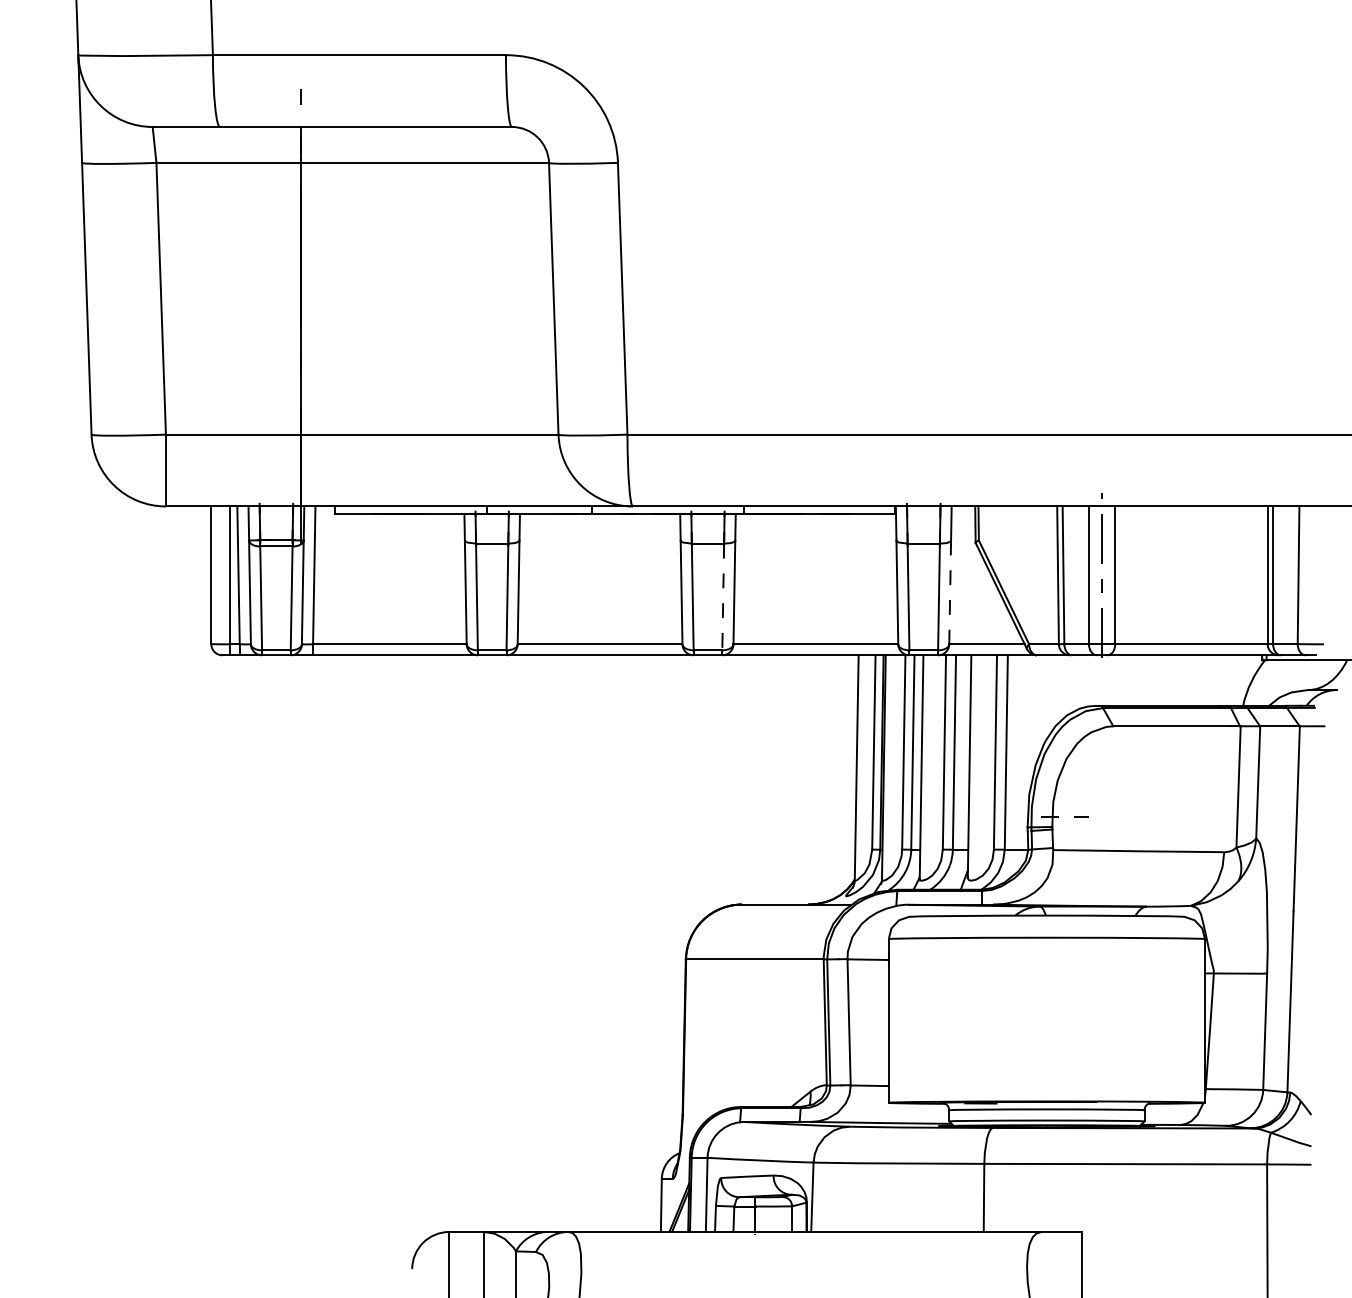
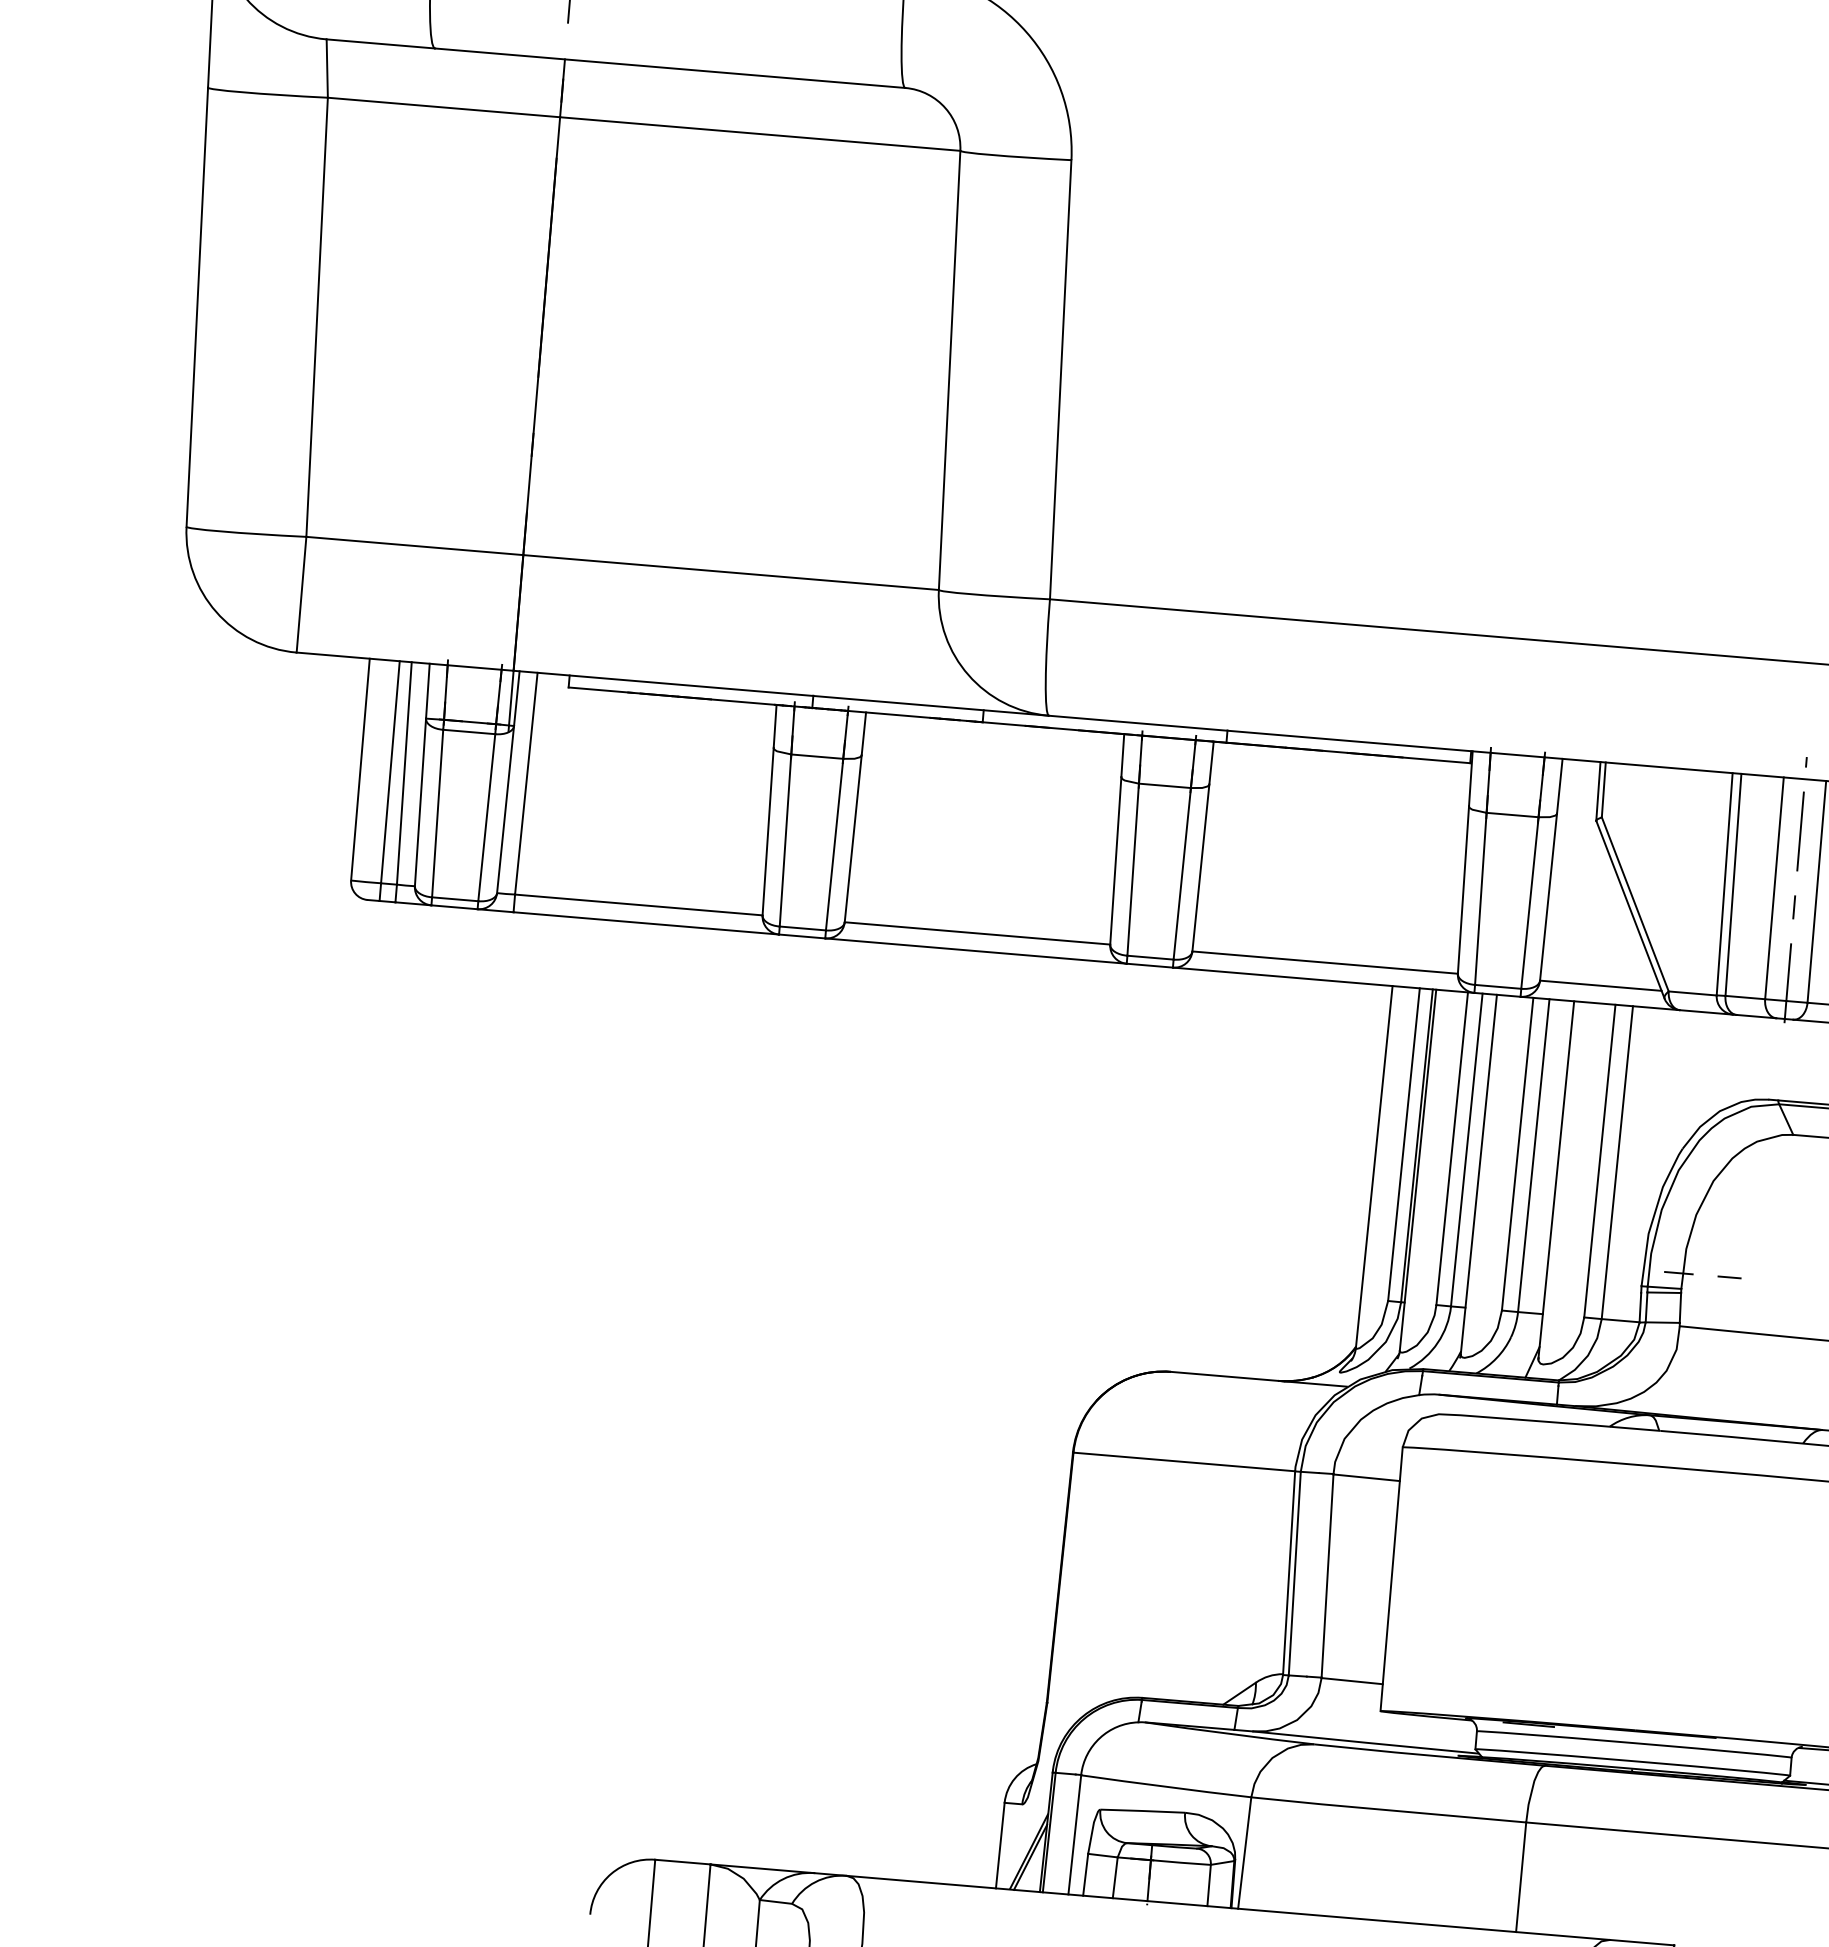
line: (950, 592) -> (1549, 897), dashed -> solid
line: (723, 597) -> (1182, 874), dashed -> solid

